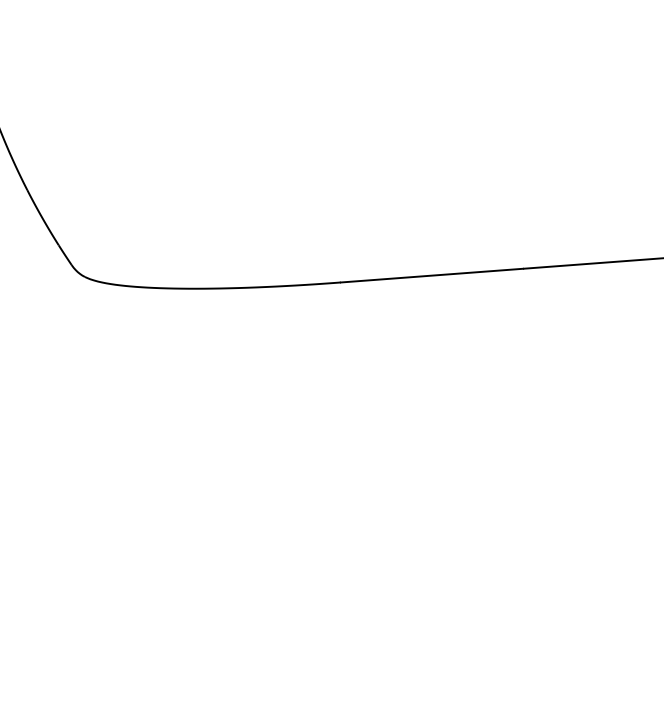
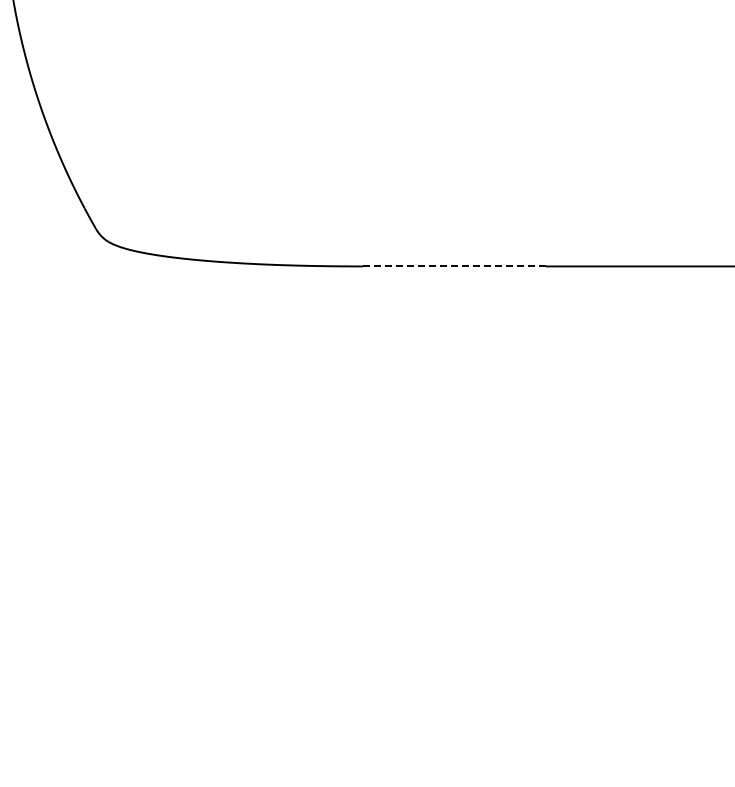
line: (432, 275) -> (454, 266), solid -> dashed

